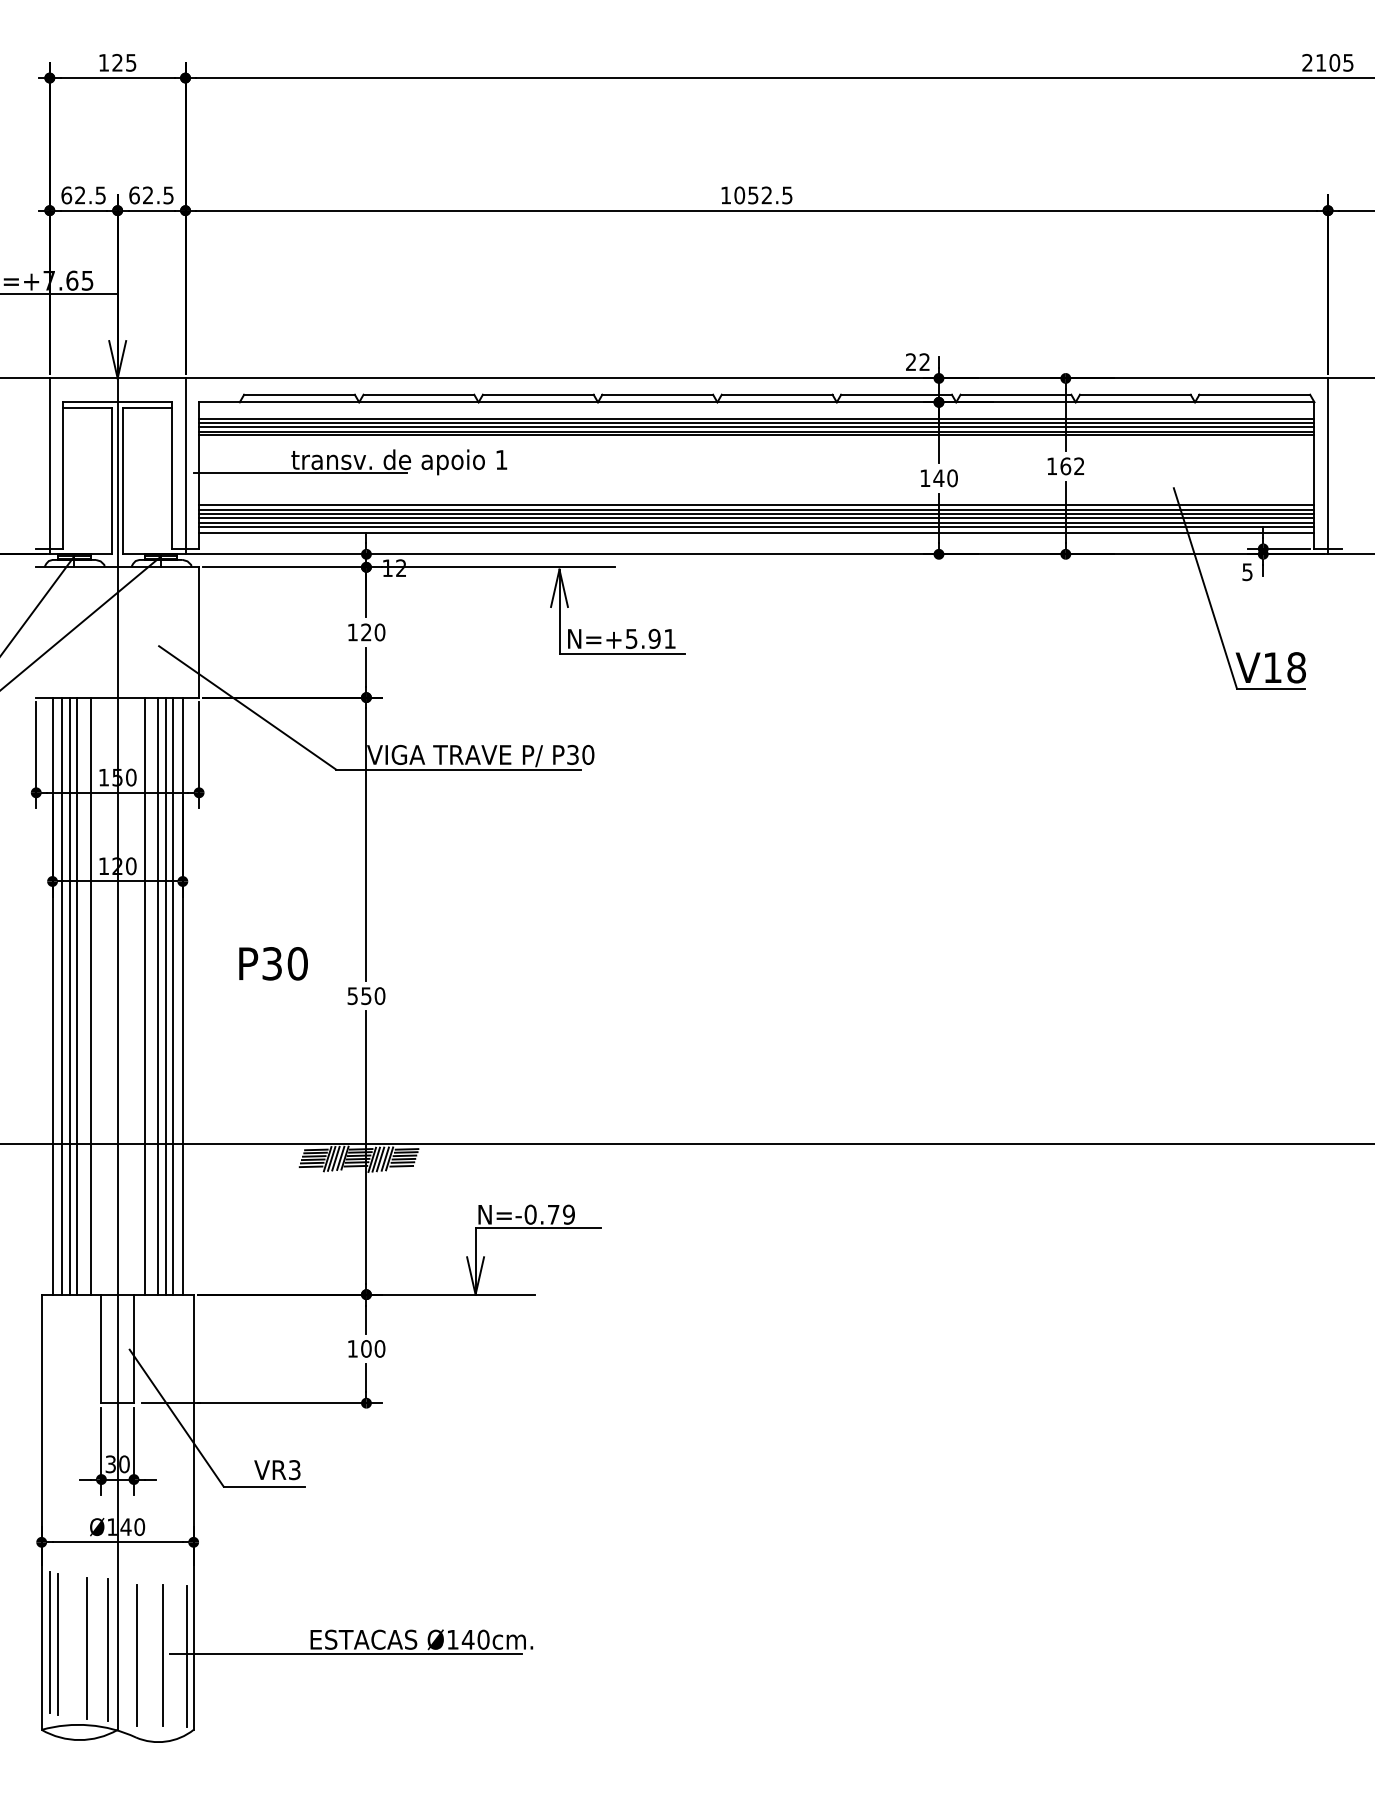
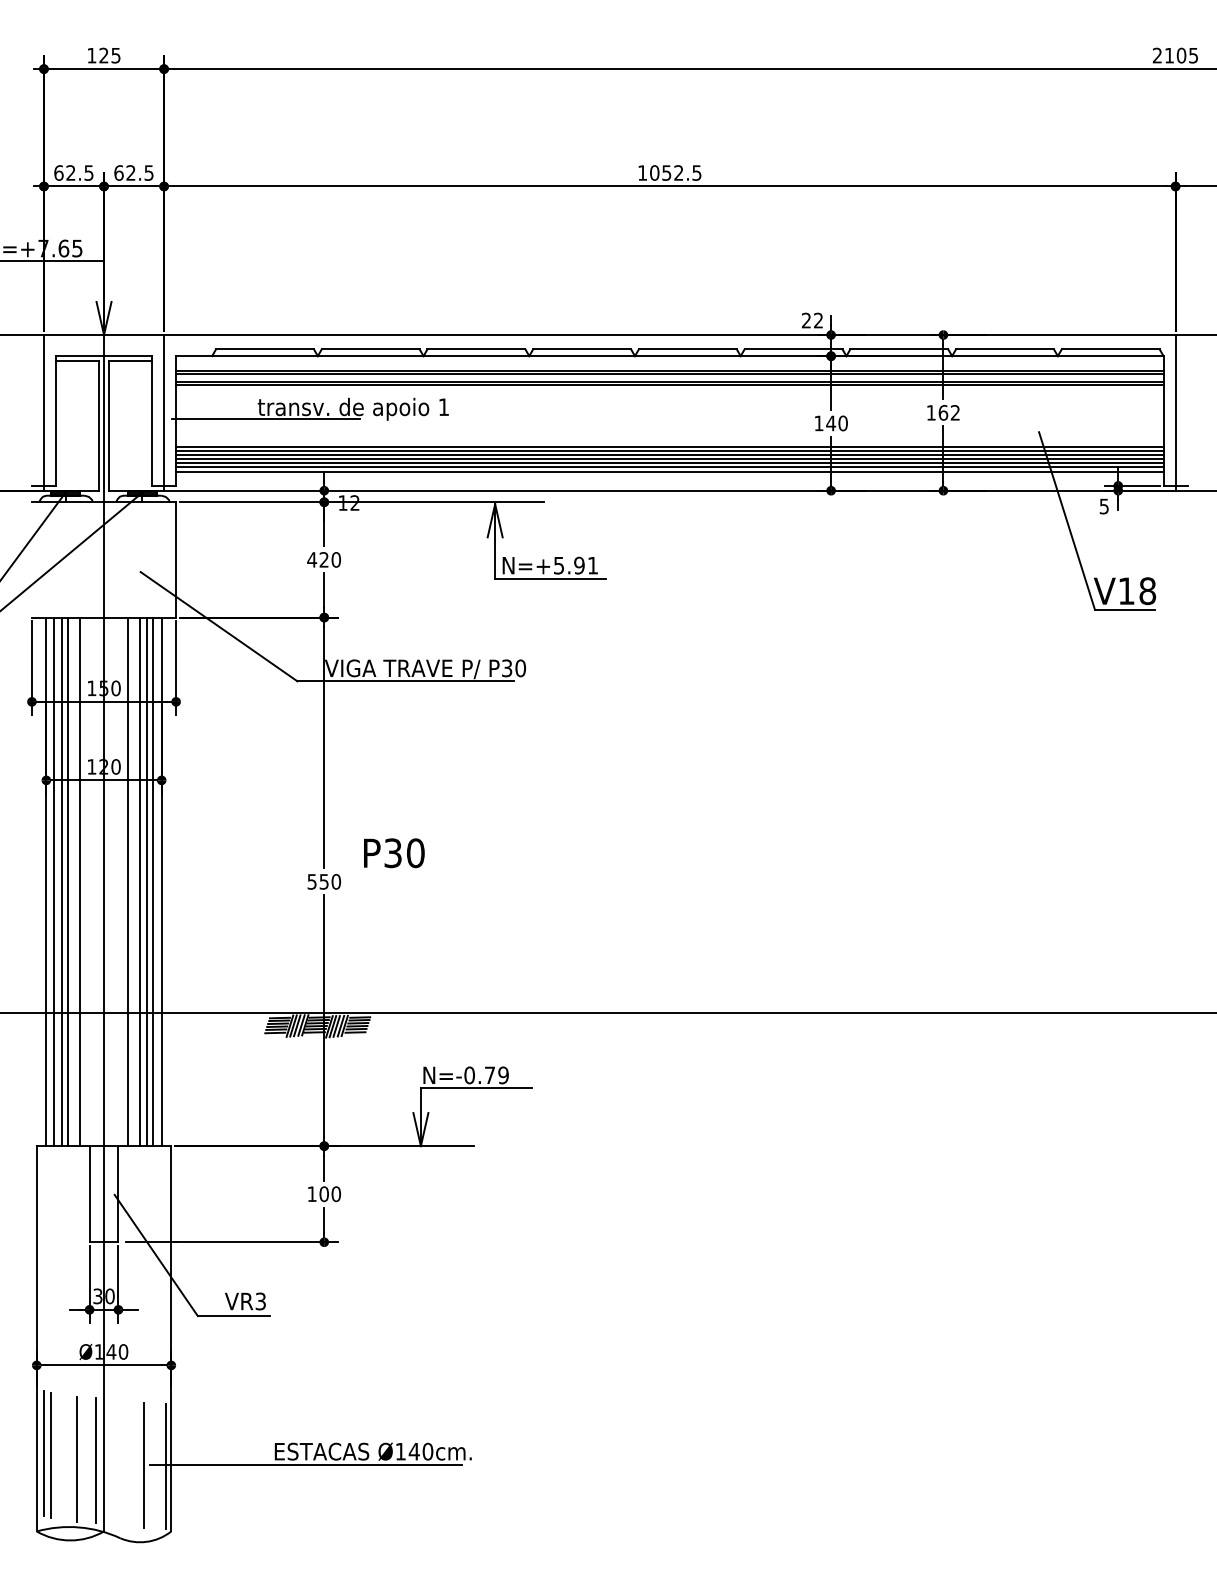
line: (756, 427) -> (669, 378), removed
text: (352, 632) -> (311, 559), 120 -> 420
text: (273, 963) -> (394, 852), moved
line: (136, 1655) -> (120, 1465), removed

